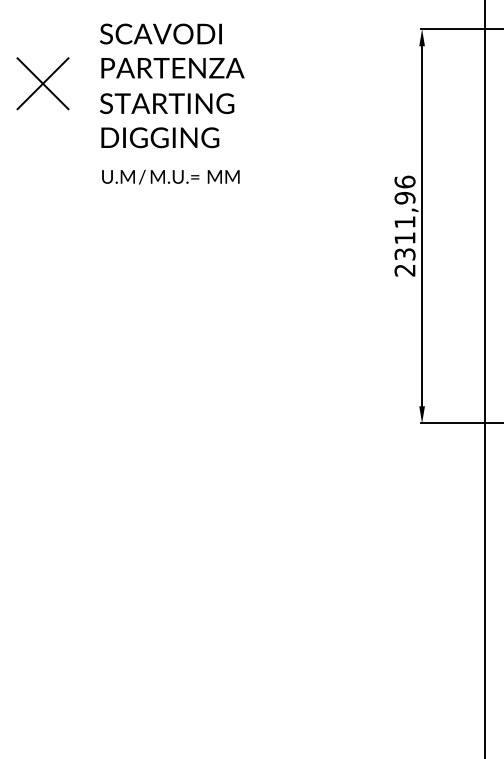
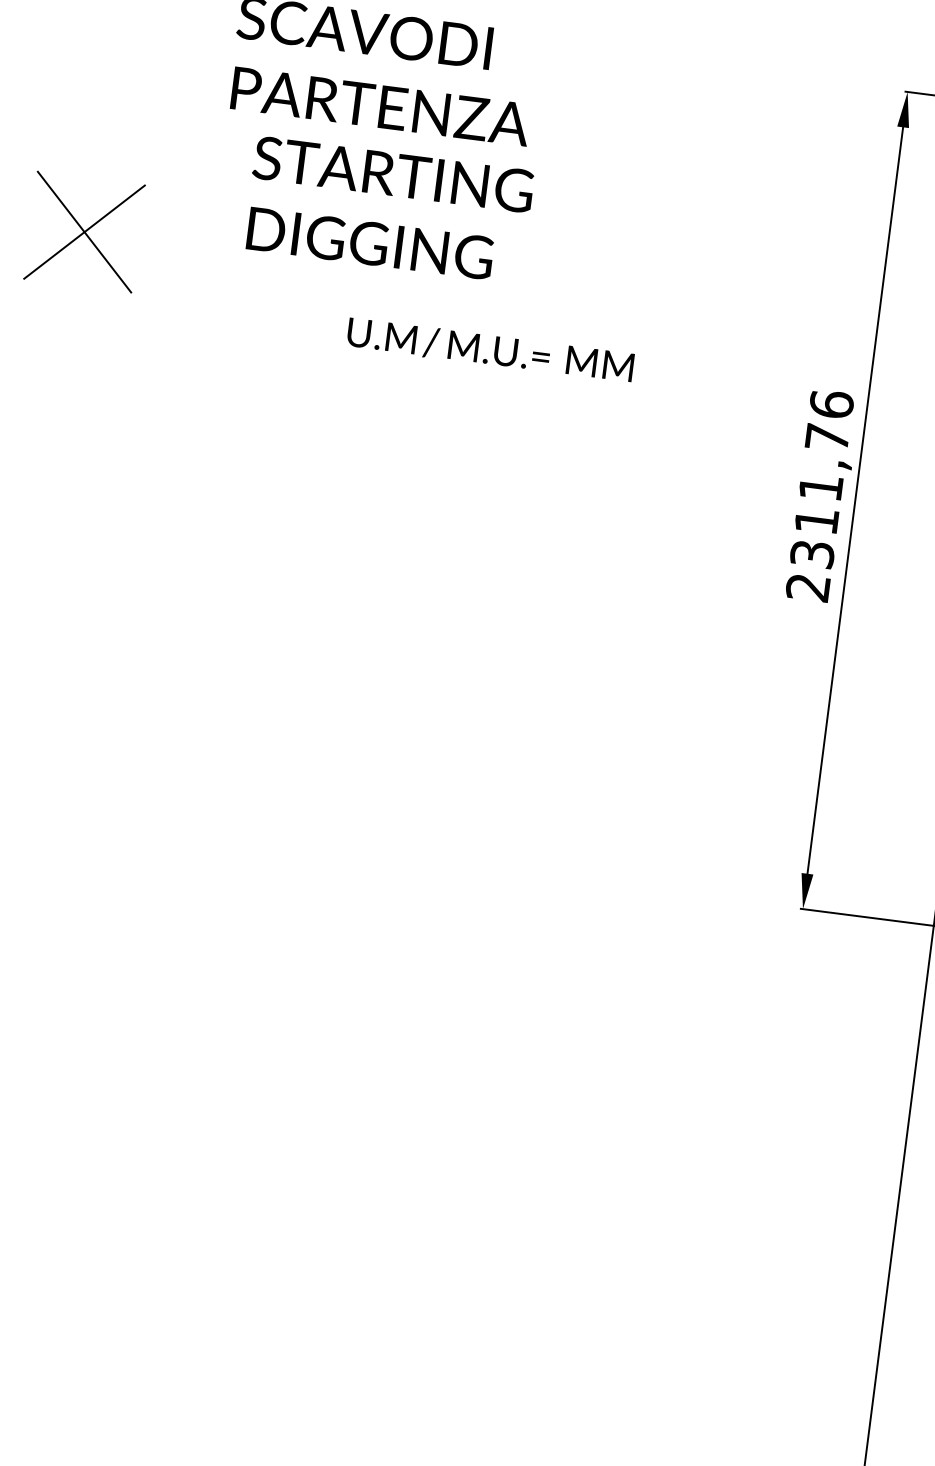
part: (42, 83) -> (83, 231), moved
text: (167, 120) -> (389, 209), moved
text: (170, 176) -> (489, 348), moved
text: (404, 198) -> (826, 438), 2311,96 -> 2311,76

